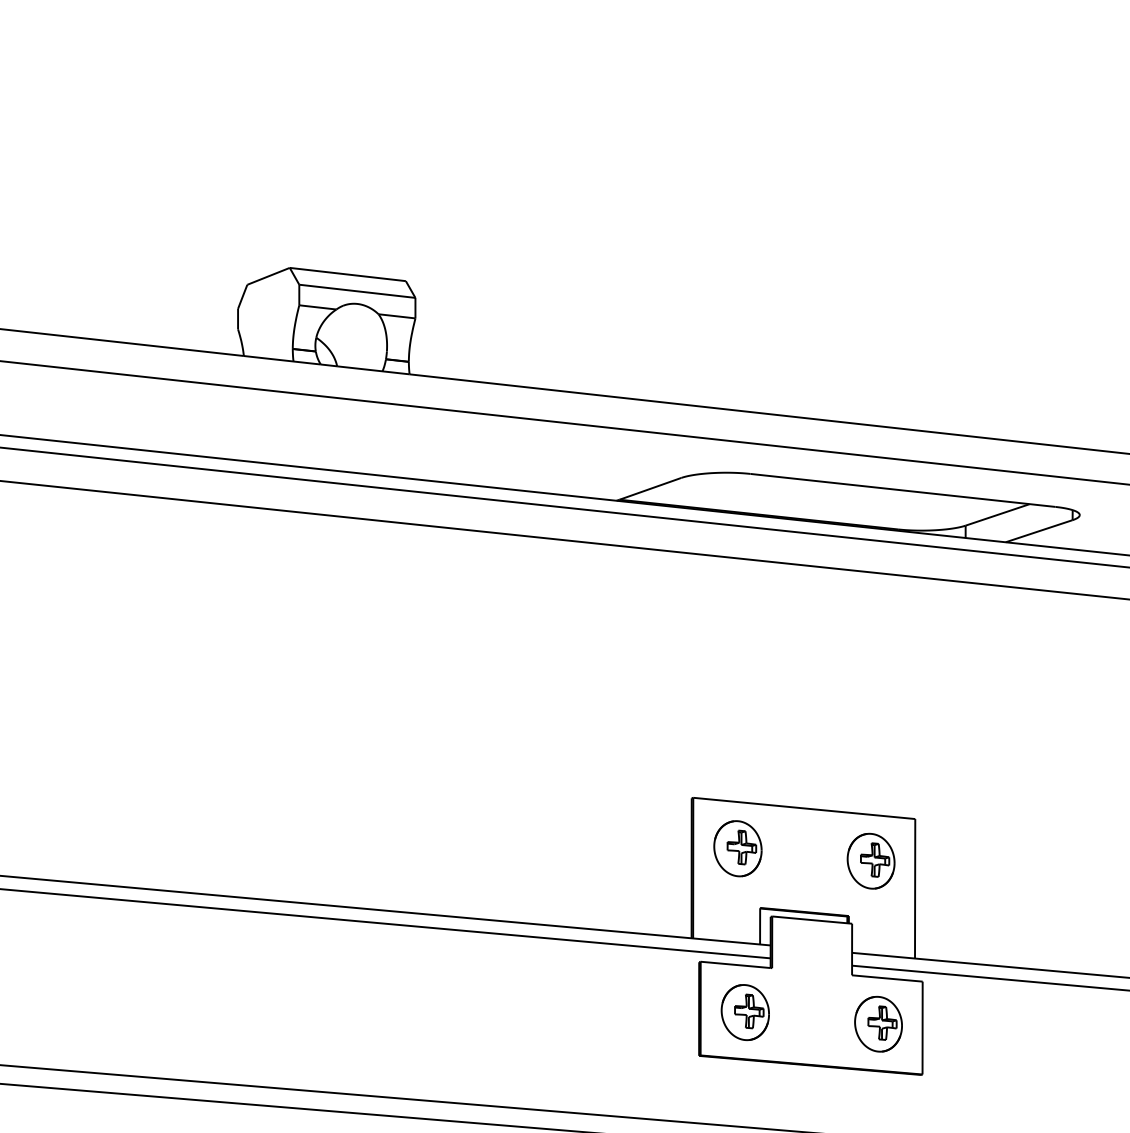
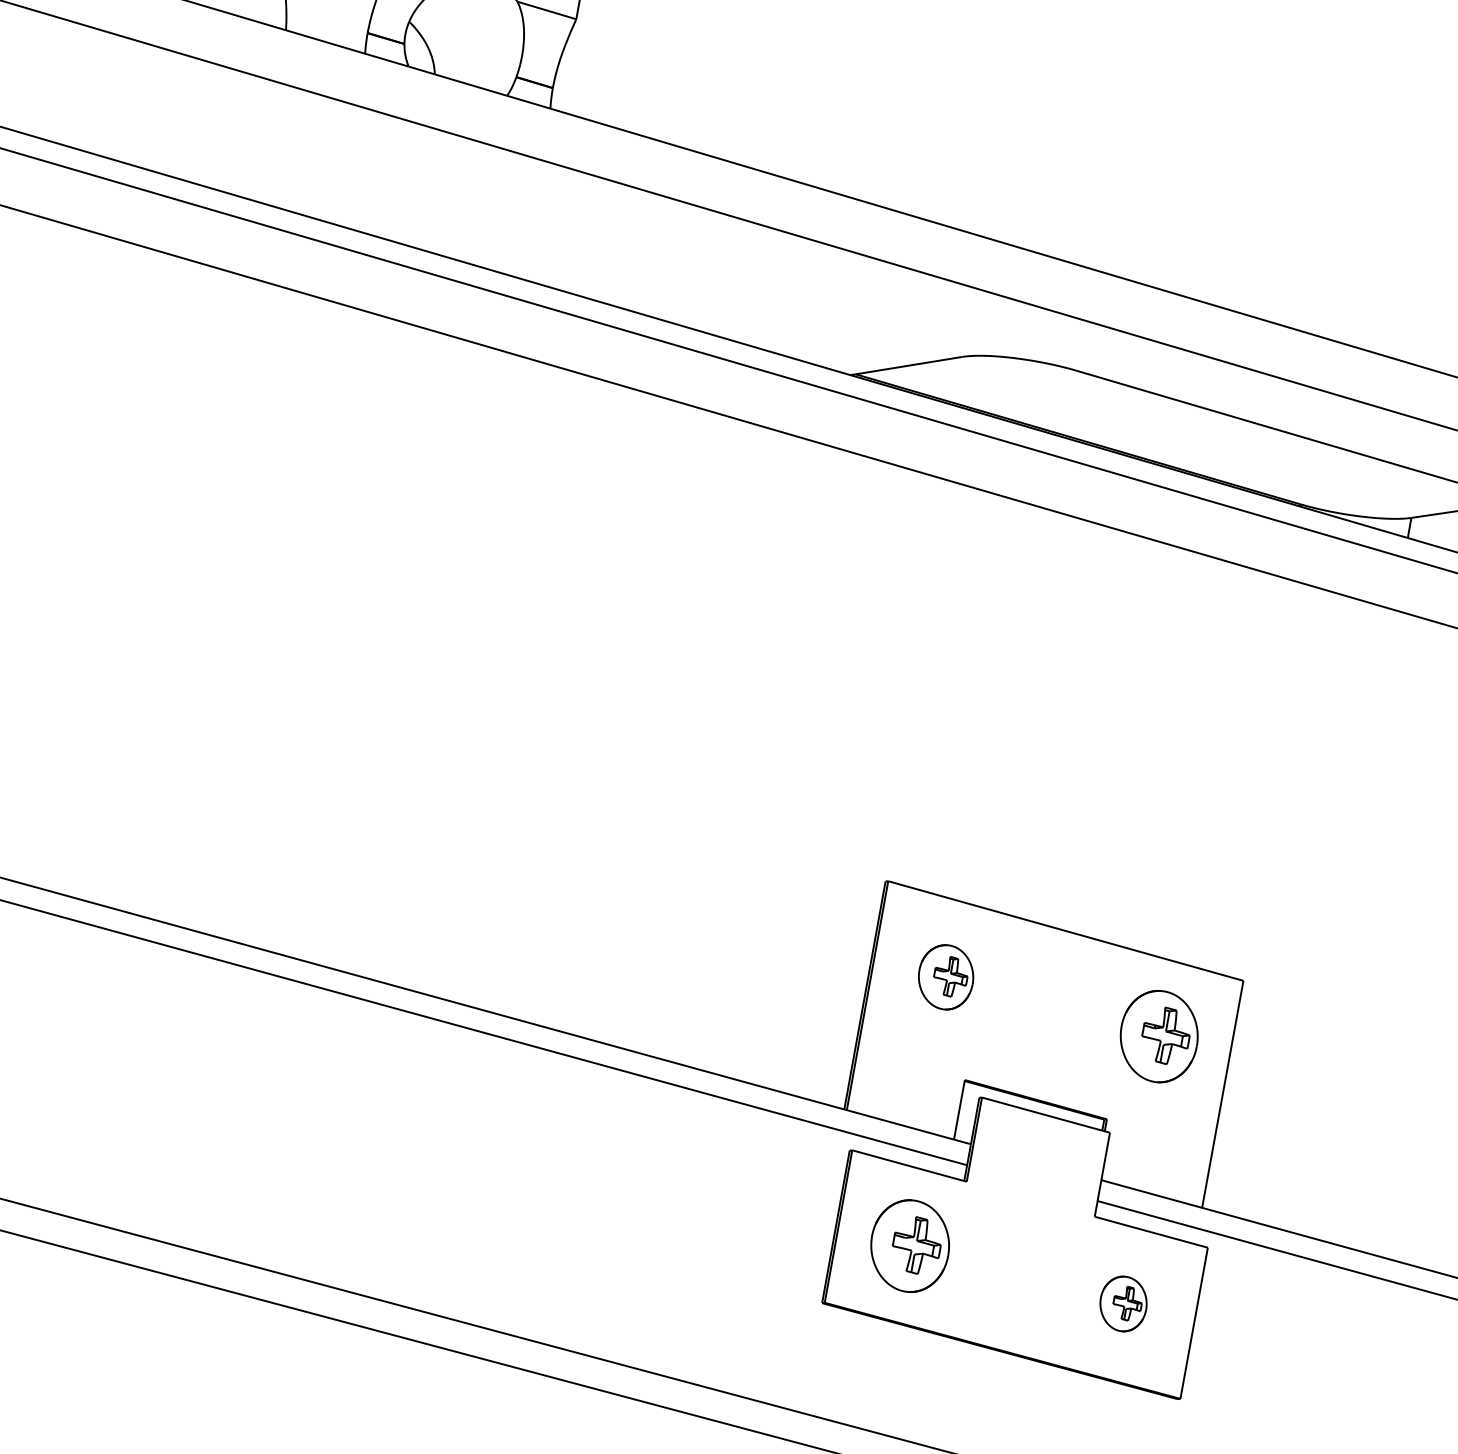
part: (737, 848) -> (945, 976), size x0.7
part: (878, 1023) -> (1123, 1302), size x0.6

